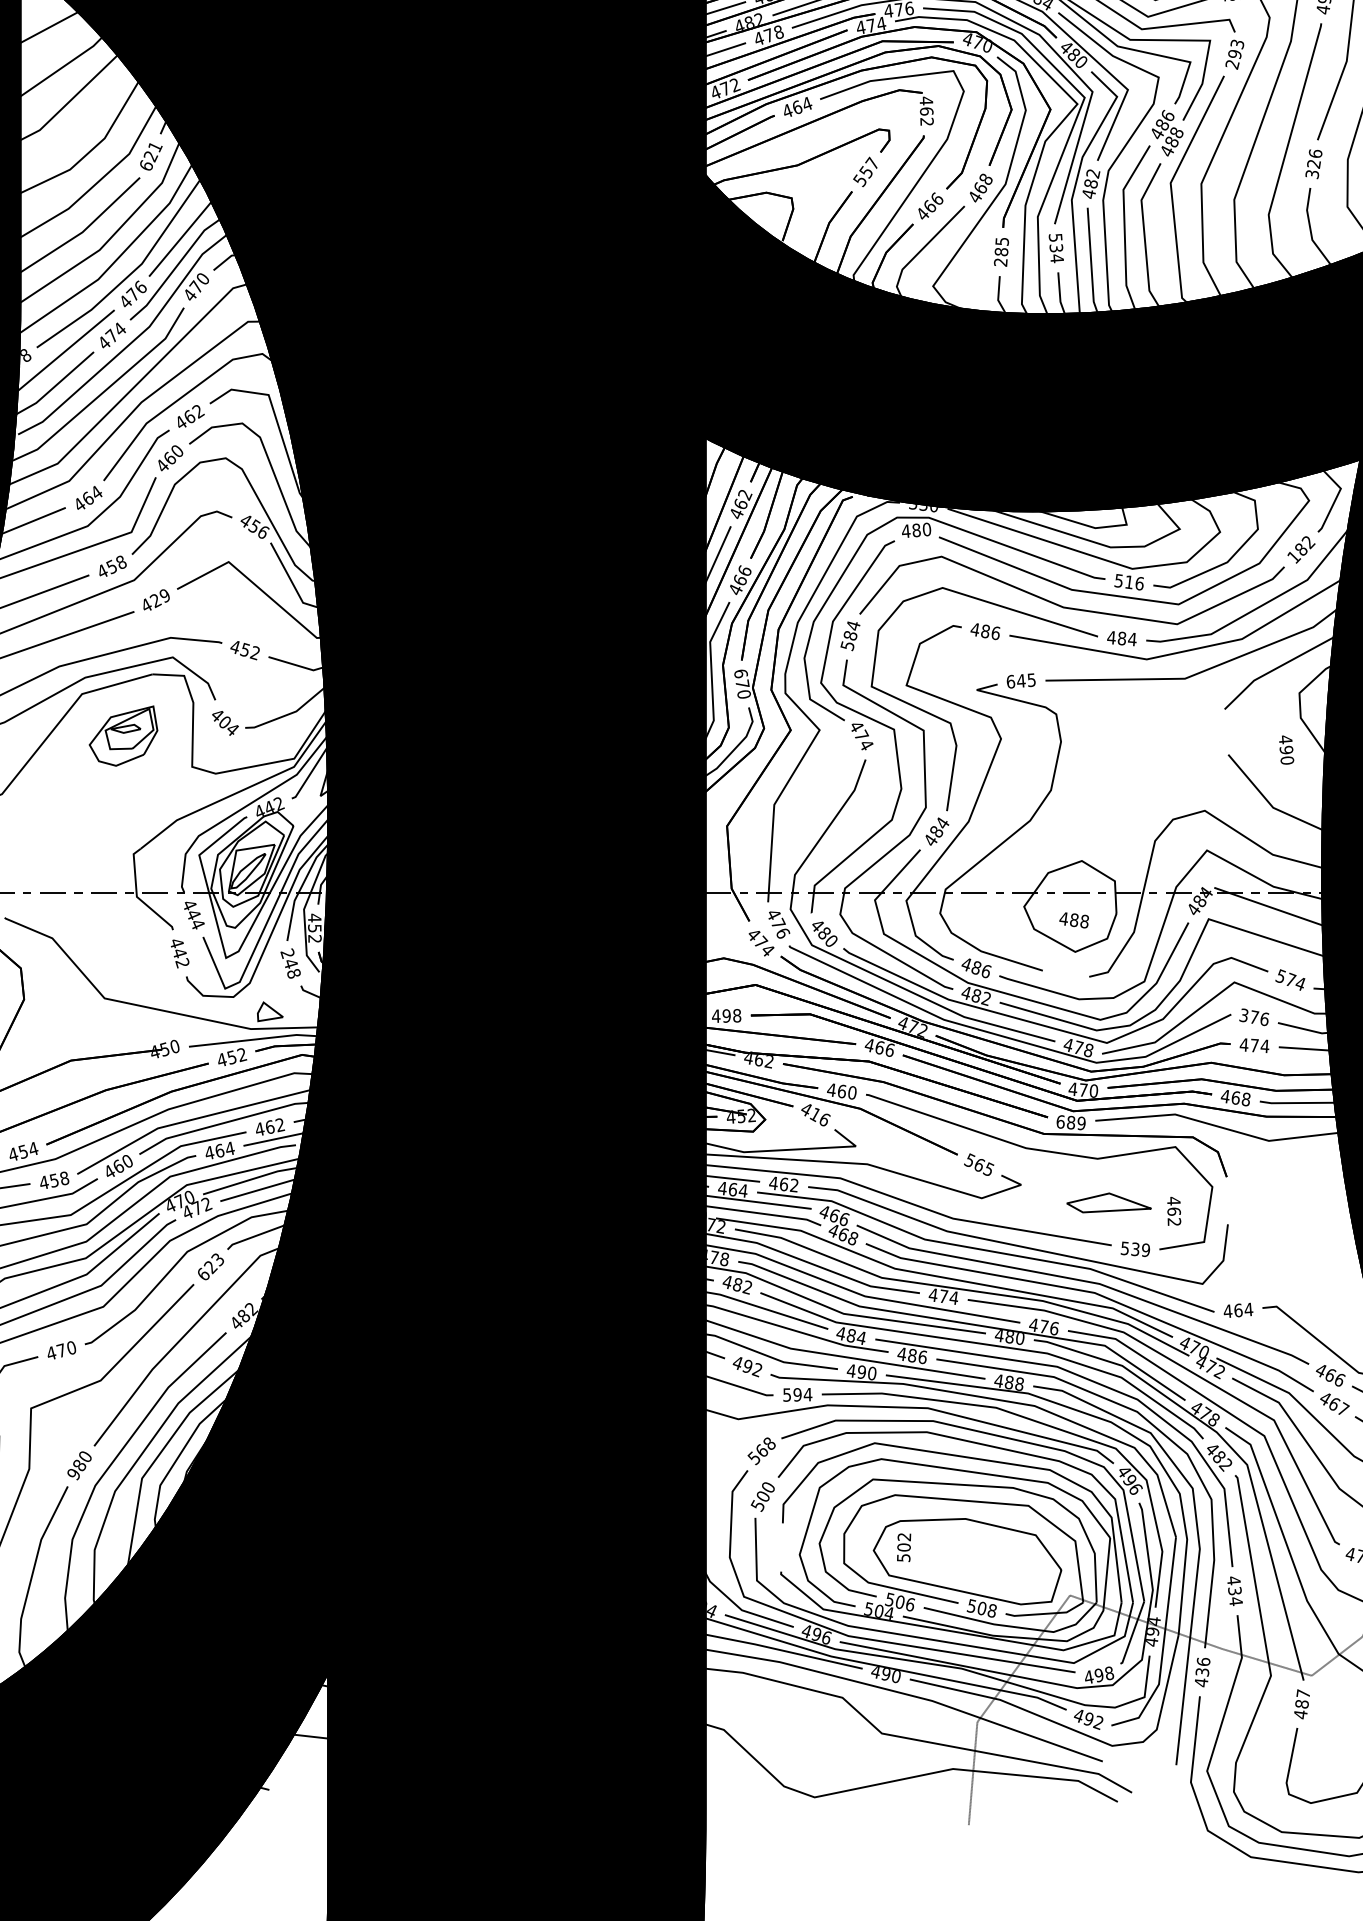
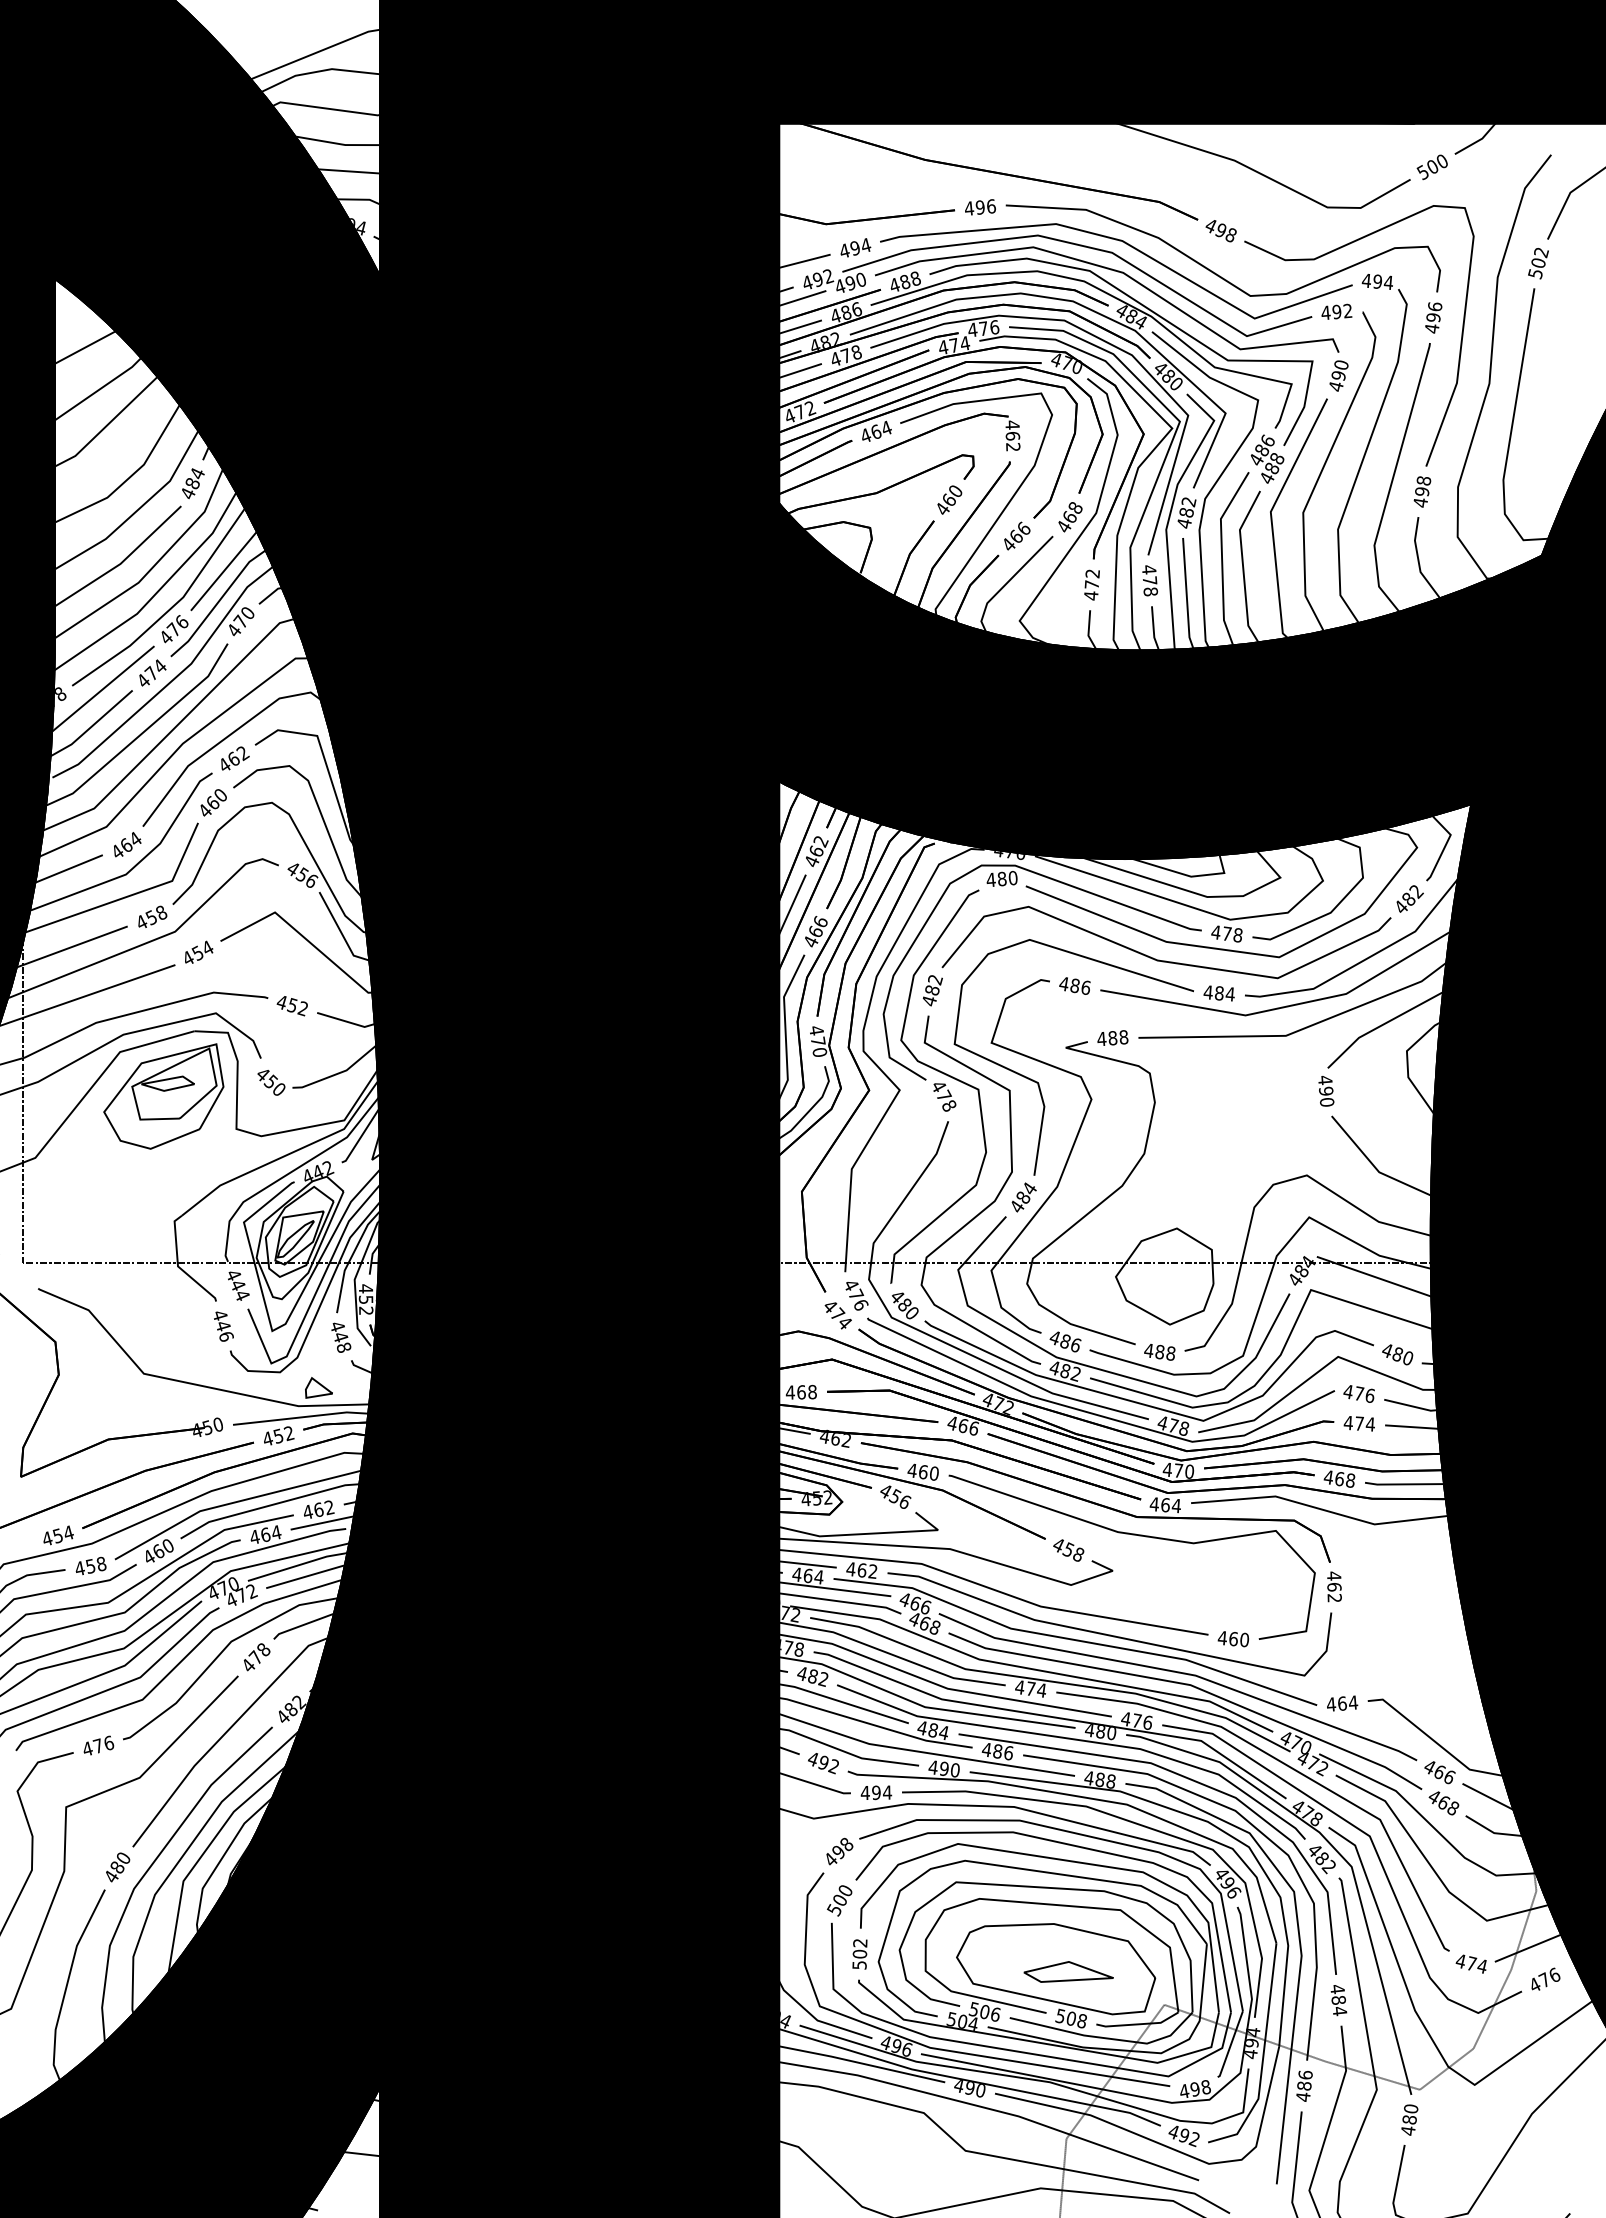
text: (1233, 54) -> (1337, 376), 293 -> 490
text: (151, 156) -> (193, 483), 621 -> 484
text: (1313, 163) -> (1421, 491), 326 -> 498
text: (865, 172) -> (948, 500), 557 -> 460
text: (1056, 247) -> (1150, 580), 534 -> 478
text: (1001, 251) -> (1091, 584), 285 -> 472
text: (923, 508) -> (1009, 855), 330 -> 476
text: (1294, 557) -> (1401, 907), 182 -> 482
text: (1128, 581) -> (1226, 933), 516 -> 478
text: (160, 598) -> (202, 950), 429 -> 454
text: (849, 635) -> (931, 990), 584 -> 482
text: (740, 673) -> (816, 1030), 670 -> 470
text: (1020, 681) -> (1112, 1038), 645 -> 488
text: (228, 725) -> (274, 1085), 404 -> 450
part: (123, 736) -> (163, 1096), size x1.67
text: (866, 744) -> (949, 1105), 474 -> 478
text: (1286, 750) -> (1326, 1091), moved
text: (1073, 920) -> (1159, 1352), moved
text: (286, 953) -> (336, 1326), 248 -> 448
text: (181, 963) -> (225, 1336), 442 -> 446
text: (1290, 980) -> (1397, 1354), 574 -> 480
text: (1243, 1015) -> (1347, 1391), 376 -> 476
text: (726, 1016) -> (801, 1392), 498 -> 468
text: (814, 1114) -> (894, 1496), 416 -> 456
text: (1070, 1123) -> (1164, 1505), 689 -> 464
text: (979, 1164) -> (1068, 1549), 565 -> 458
part: (1108, 1202) -> (1068, 1971), moved
text: (1174, 1211) -> (1334, 1586), moved
text: (1134, 1248) -> (1232, 1638), 539 -> 460
text: (211, 1266) -> (256, 1657), 623 -> 478
text: (72, 1347) -> (109, 1742), 470 -> 476
text: (786, 1395) -> (864, 1793), 594 -> 494
text: (1343, 1408) -> (1453, 1807), 467 -> 468
text: (757, 1454) -> (834, 1855), 568 -> 498
text: (73, 1473) -> (111, 1876), 980 -> 480
text: (903, 1547) -> (859, 1954), moved
text: (1234, 1590) -> (1338, 1999), 434 -> 484
text: (1202, 1671) -> (1304, 2085), 436 -> 486
text: (1302, 1693) -> (1410, 2108), 487 -> 480

